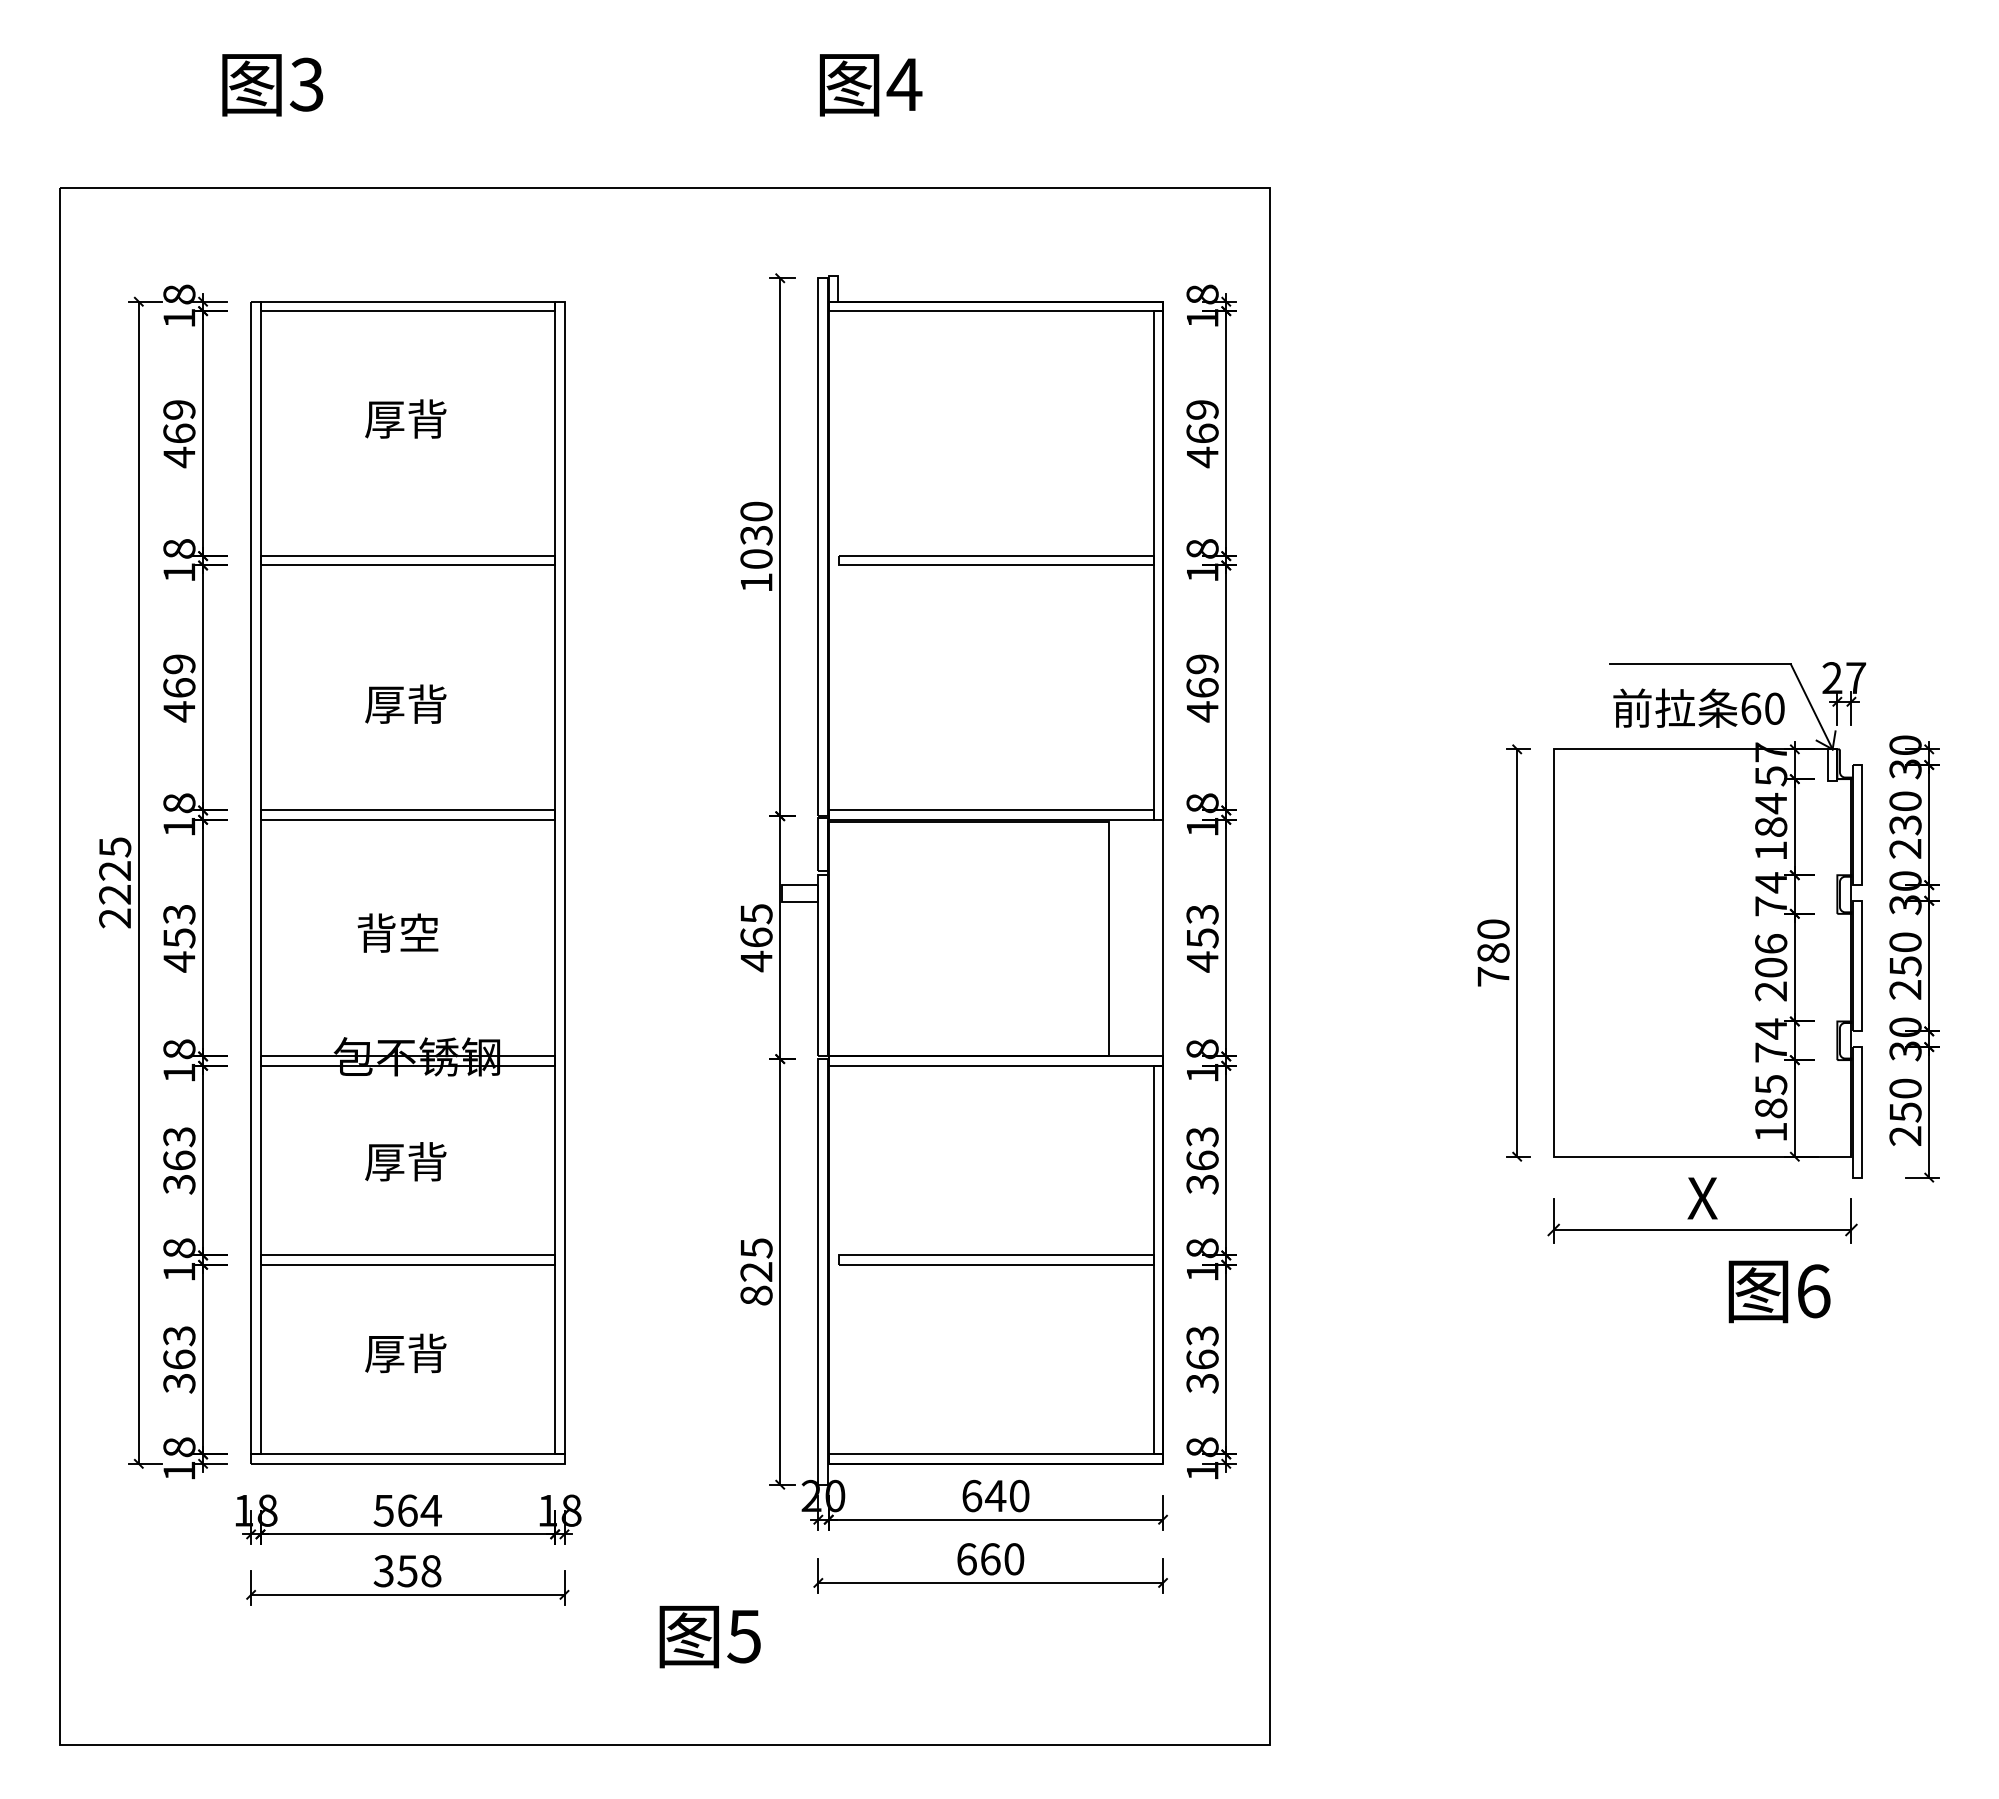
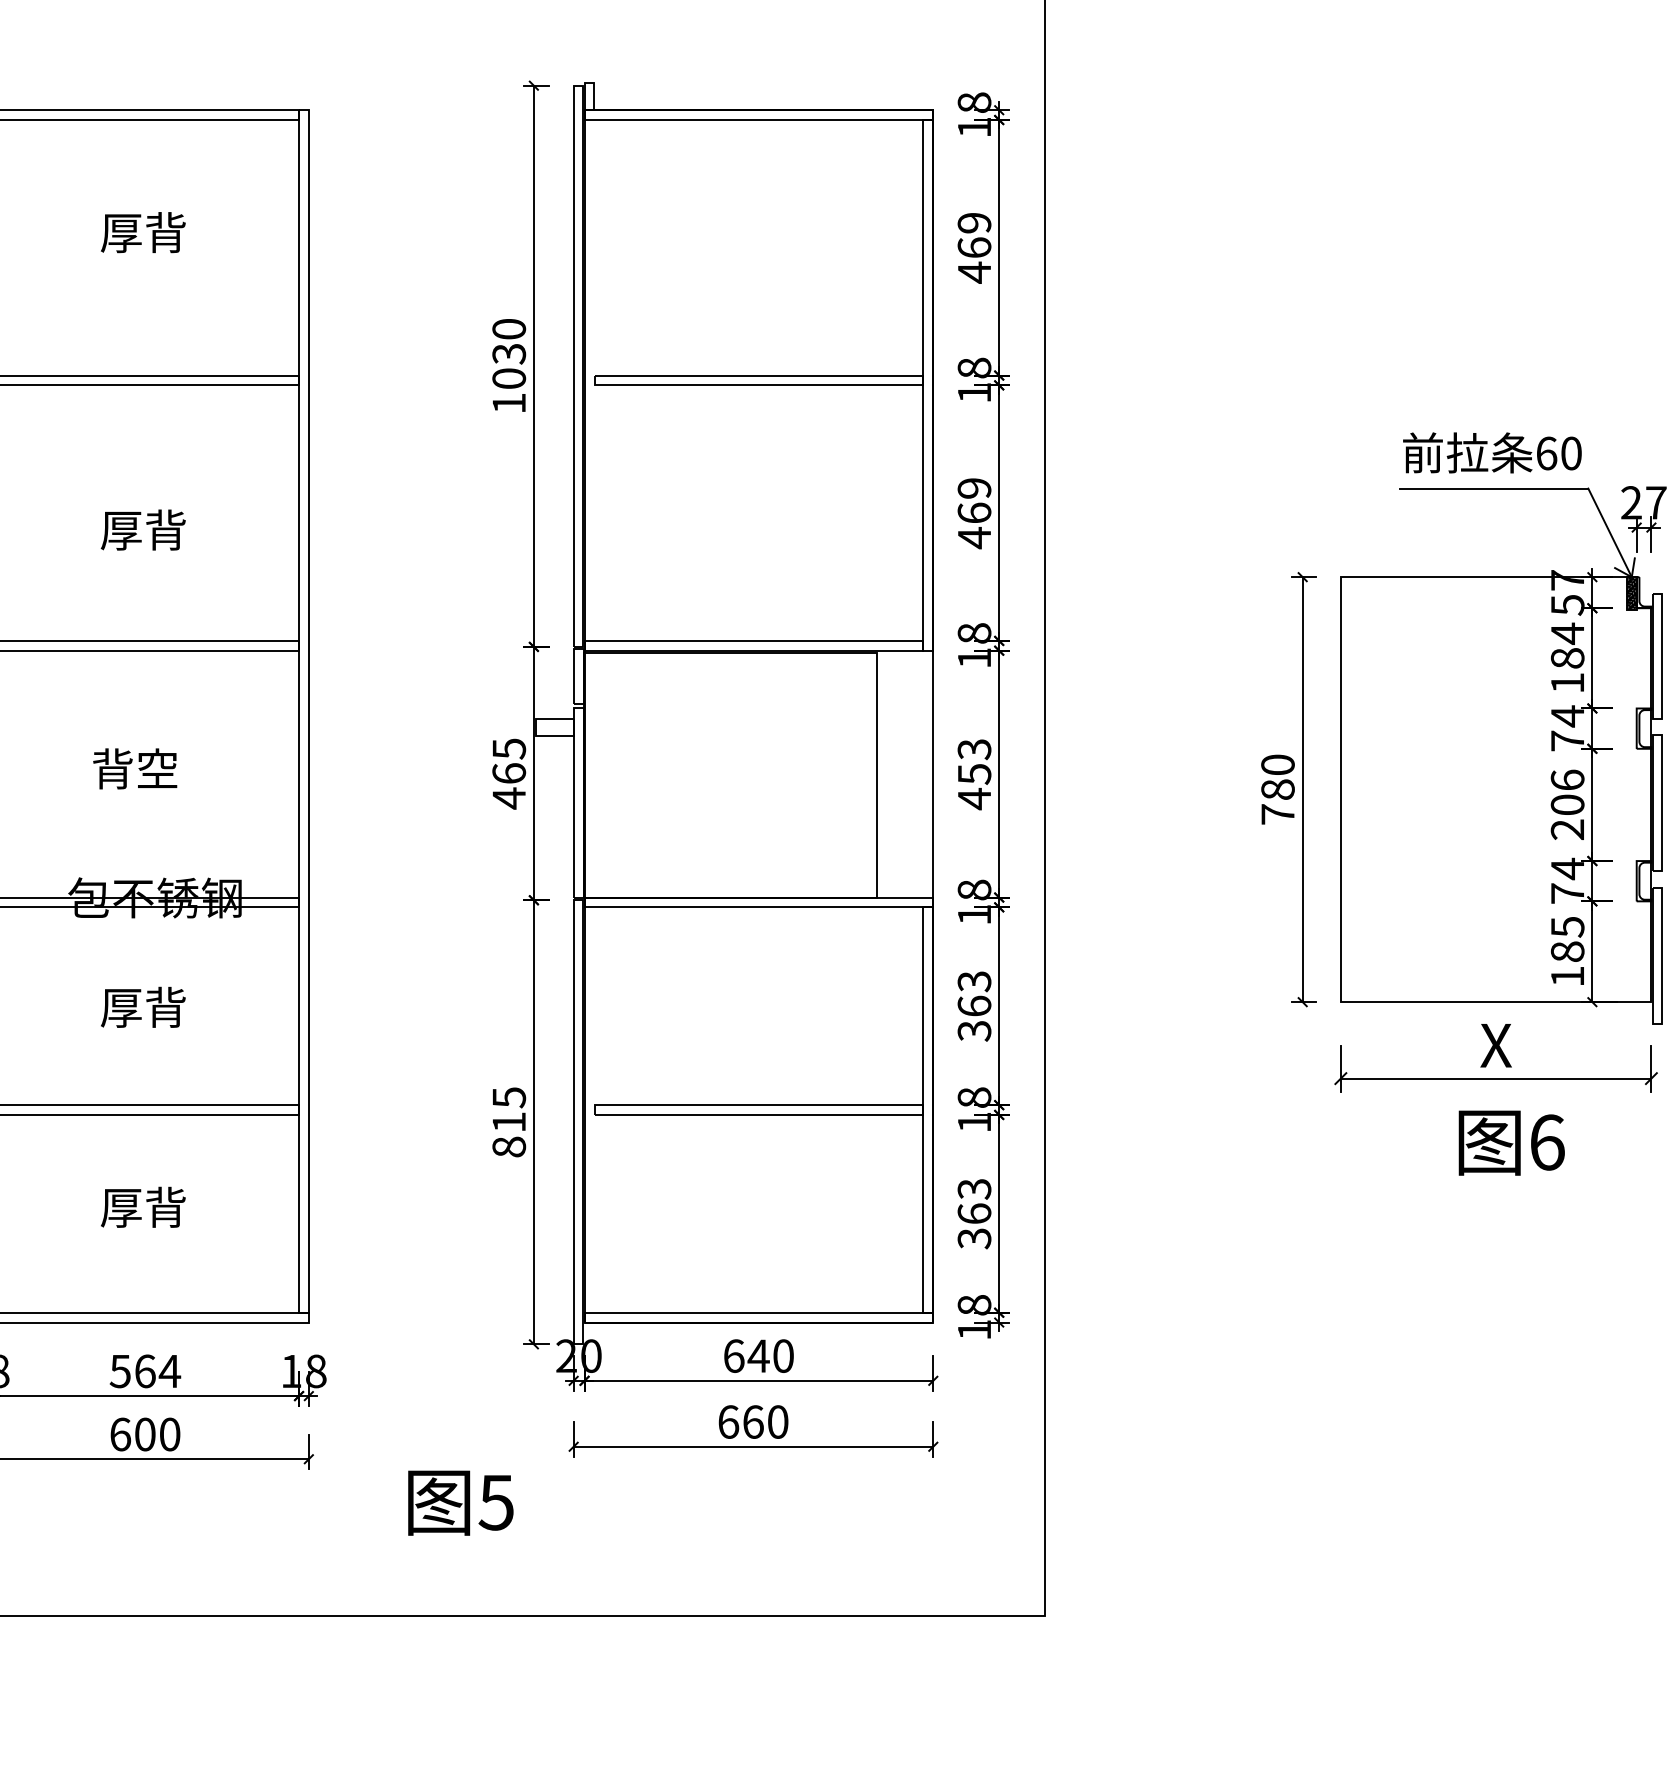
text: (1698, 707) -> (1491, 452), moved
hatch: (1832, 764) -> (1631, 592), added
text: (756, 1271) -> (509, 1121), 825 -> 815
text: (1779, 1291) -> (1511, 1142), moved
text: (407, 1571) -> (145, 1434), 358 -> 600

